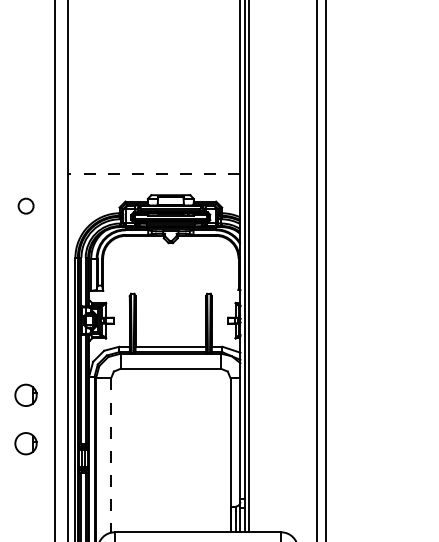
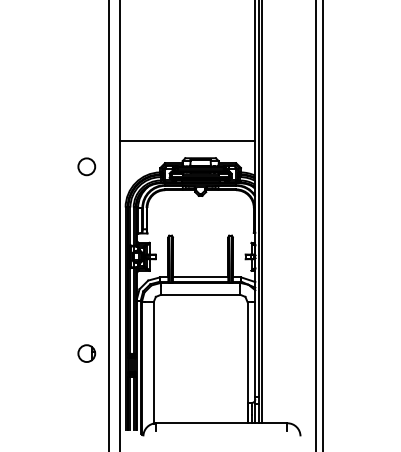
line: (154, 173) -> (187, 141), dashed -> solid
circle: (25, 205) -> (86, 166), size x1.43
part: (25, 395) -> (86, 315), removed
line: (110, 455) -> (153, 362), dashed -> solid

